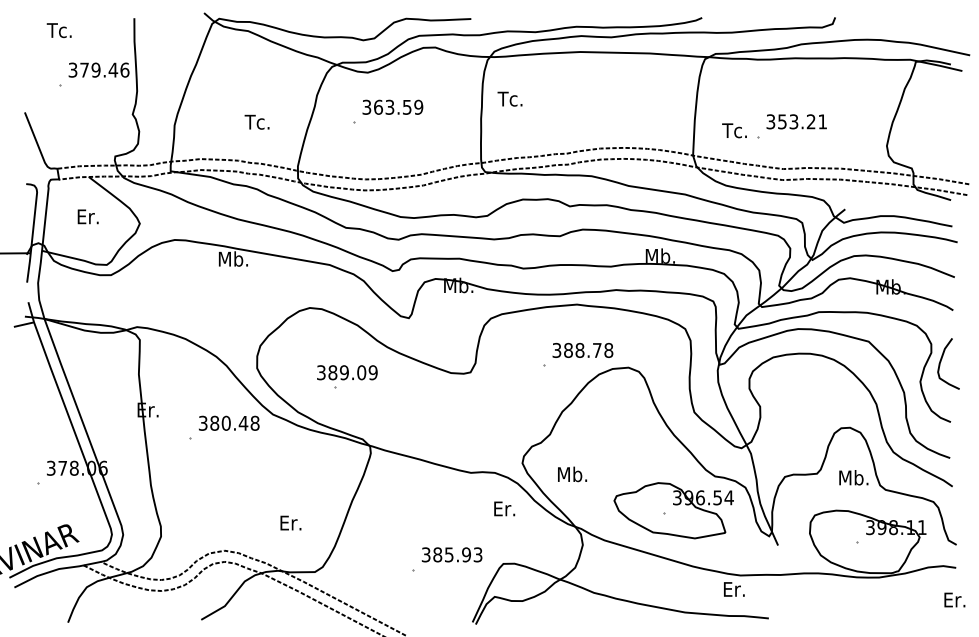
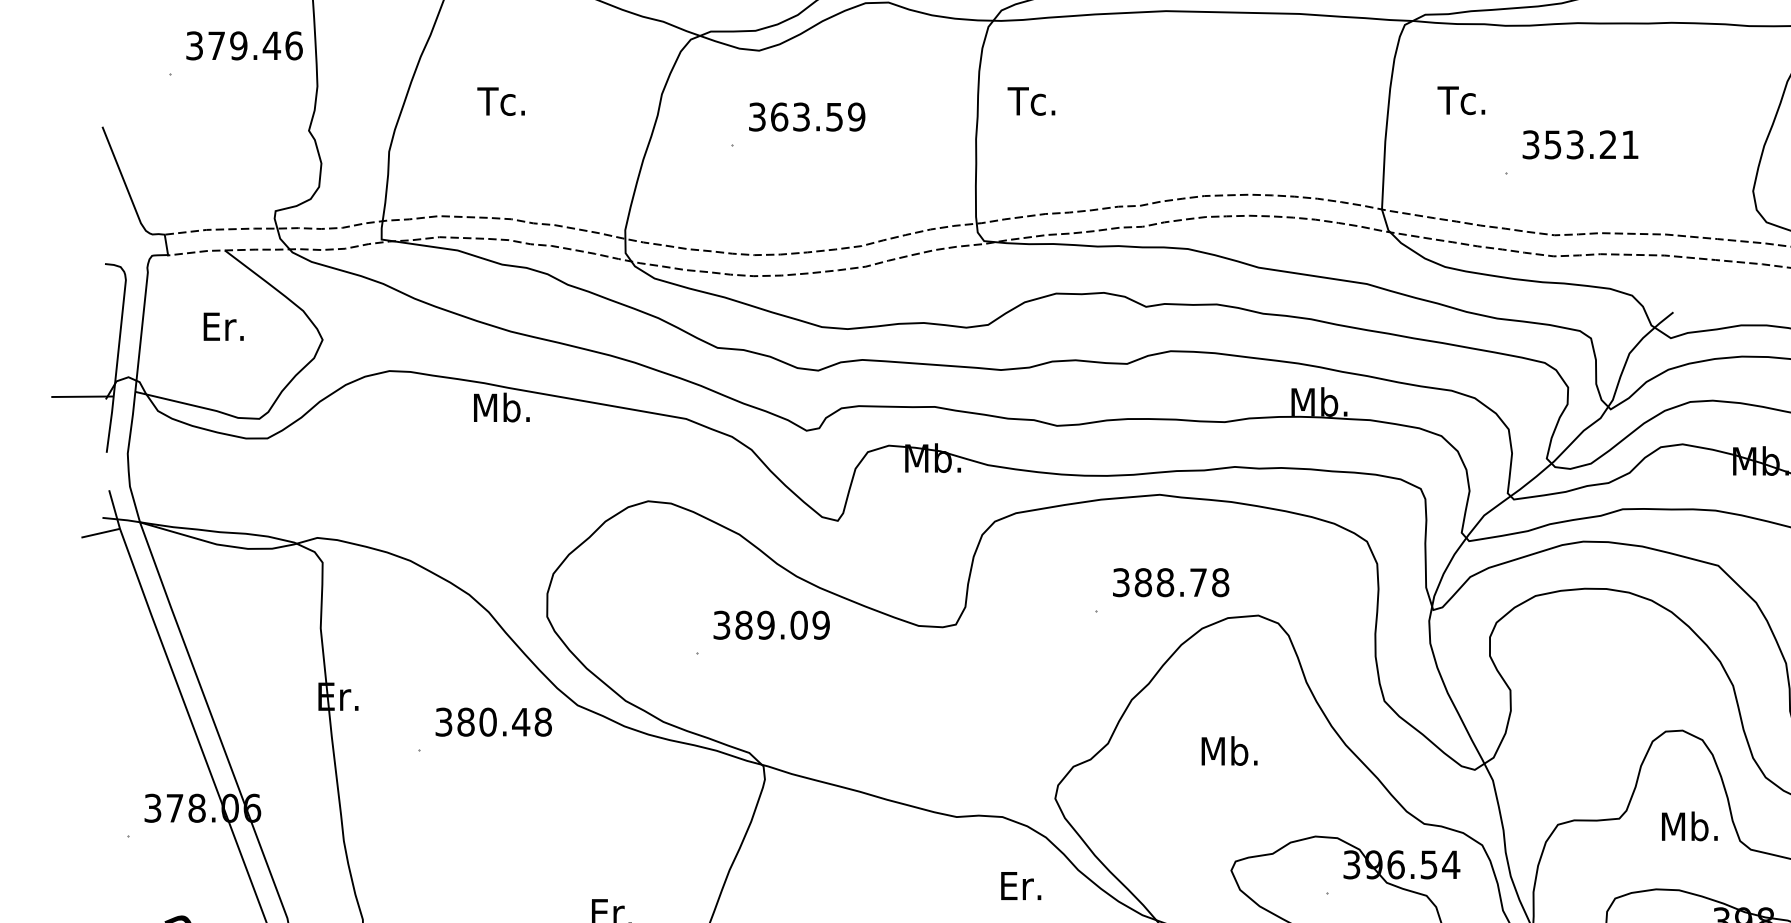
text: (256, 121) -> (500, 100), moved
text: (734, 130) -> (1461, 100), moved
text: (347, 372) -> (771, 624), moved
text: (572, 474) -> (1229, 751), moved

